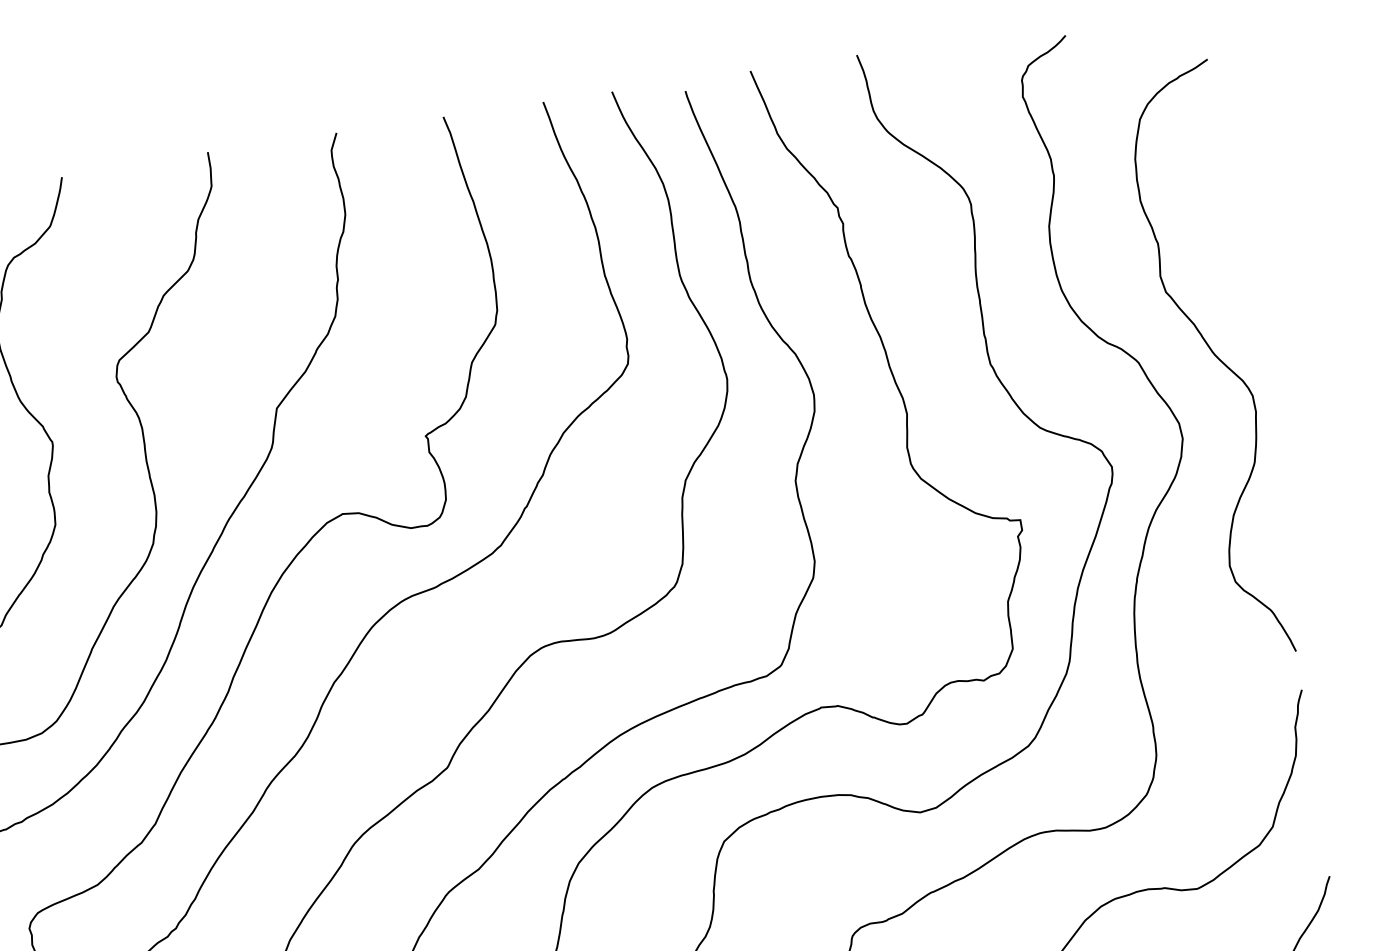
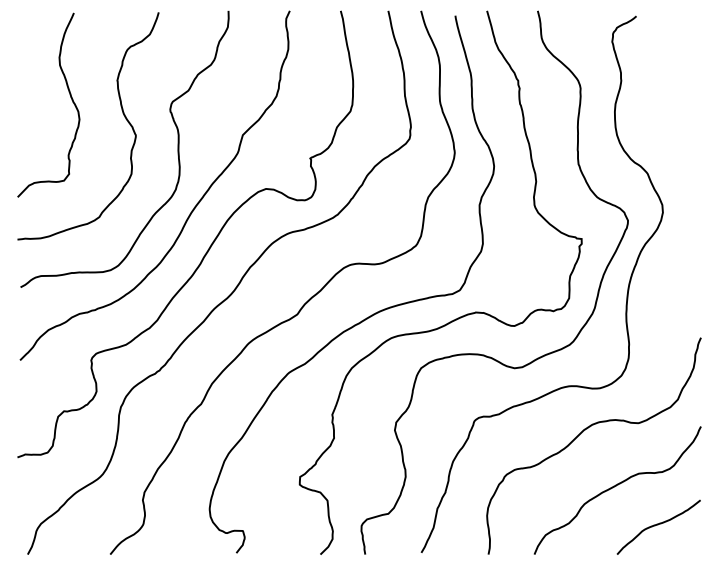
curve: (1212, 355) -> (682, 175), removed

